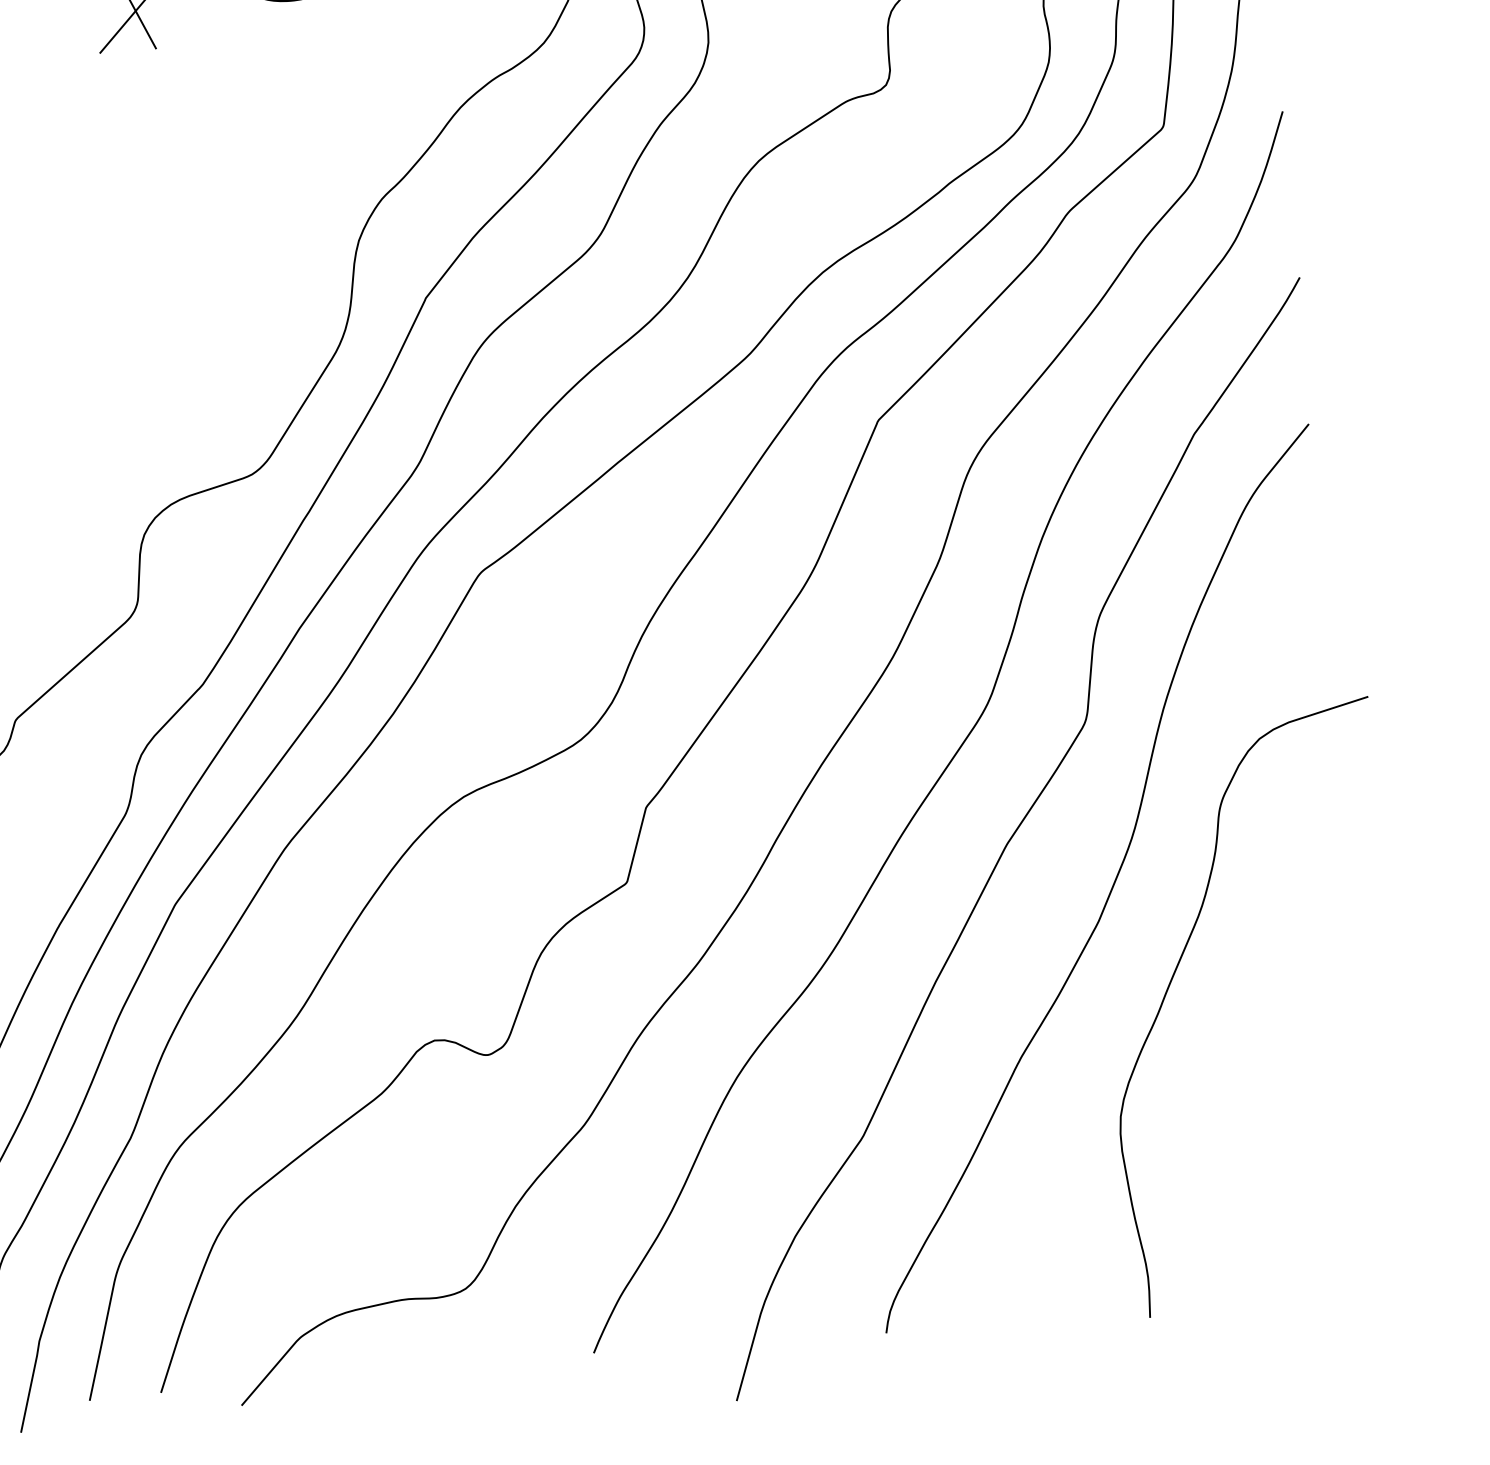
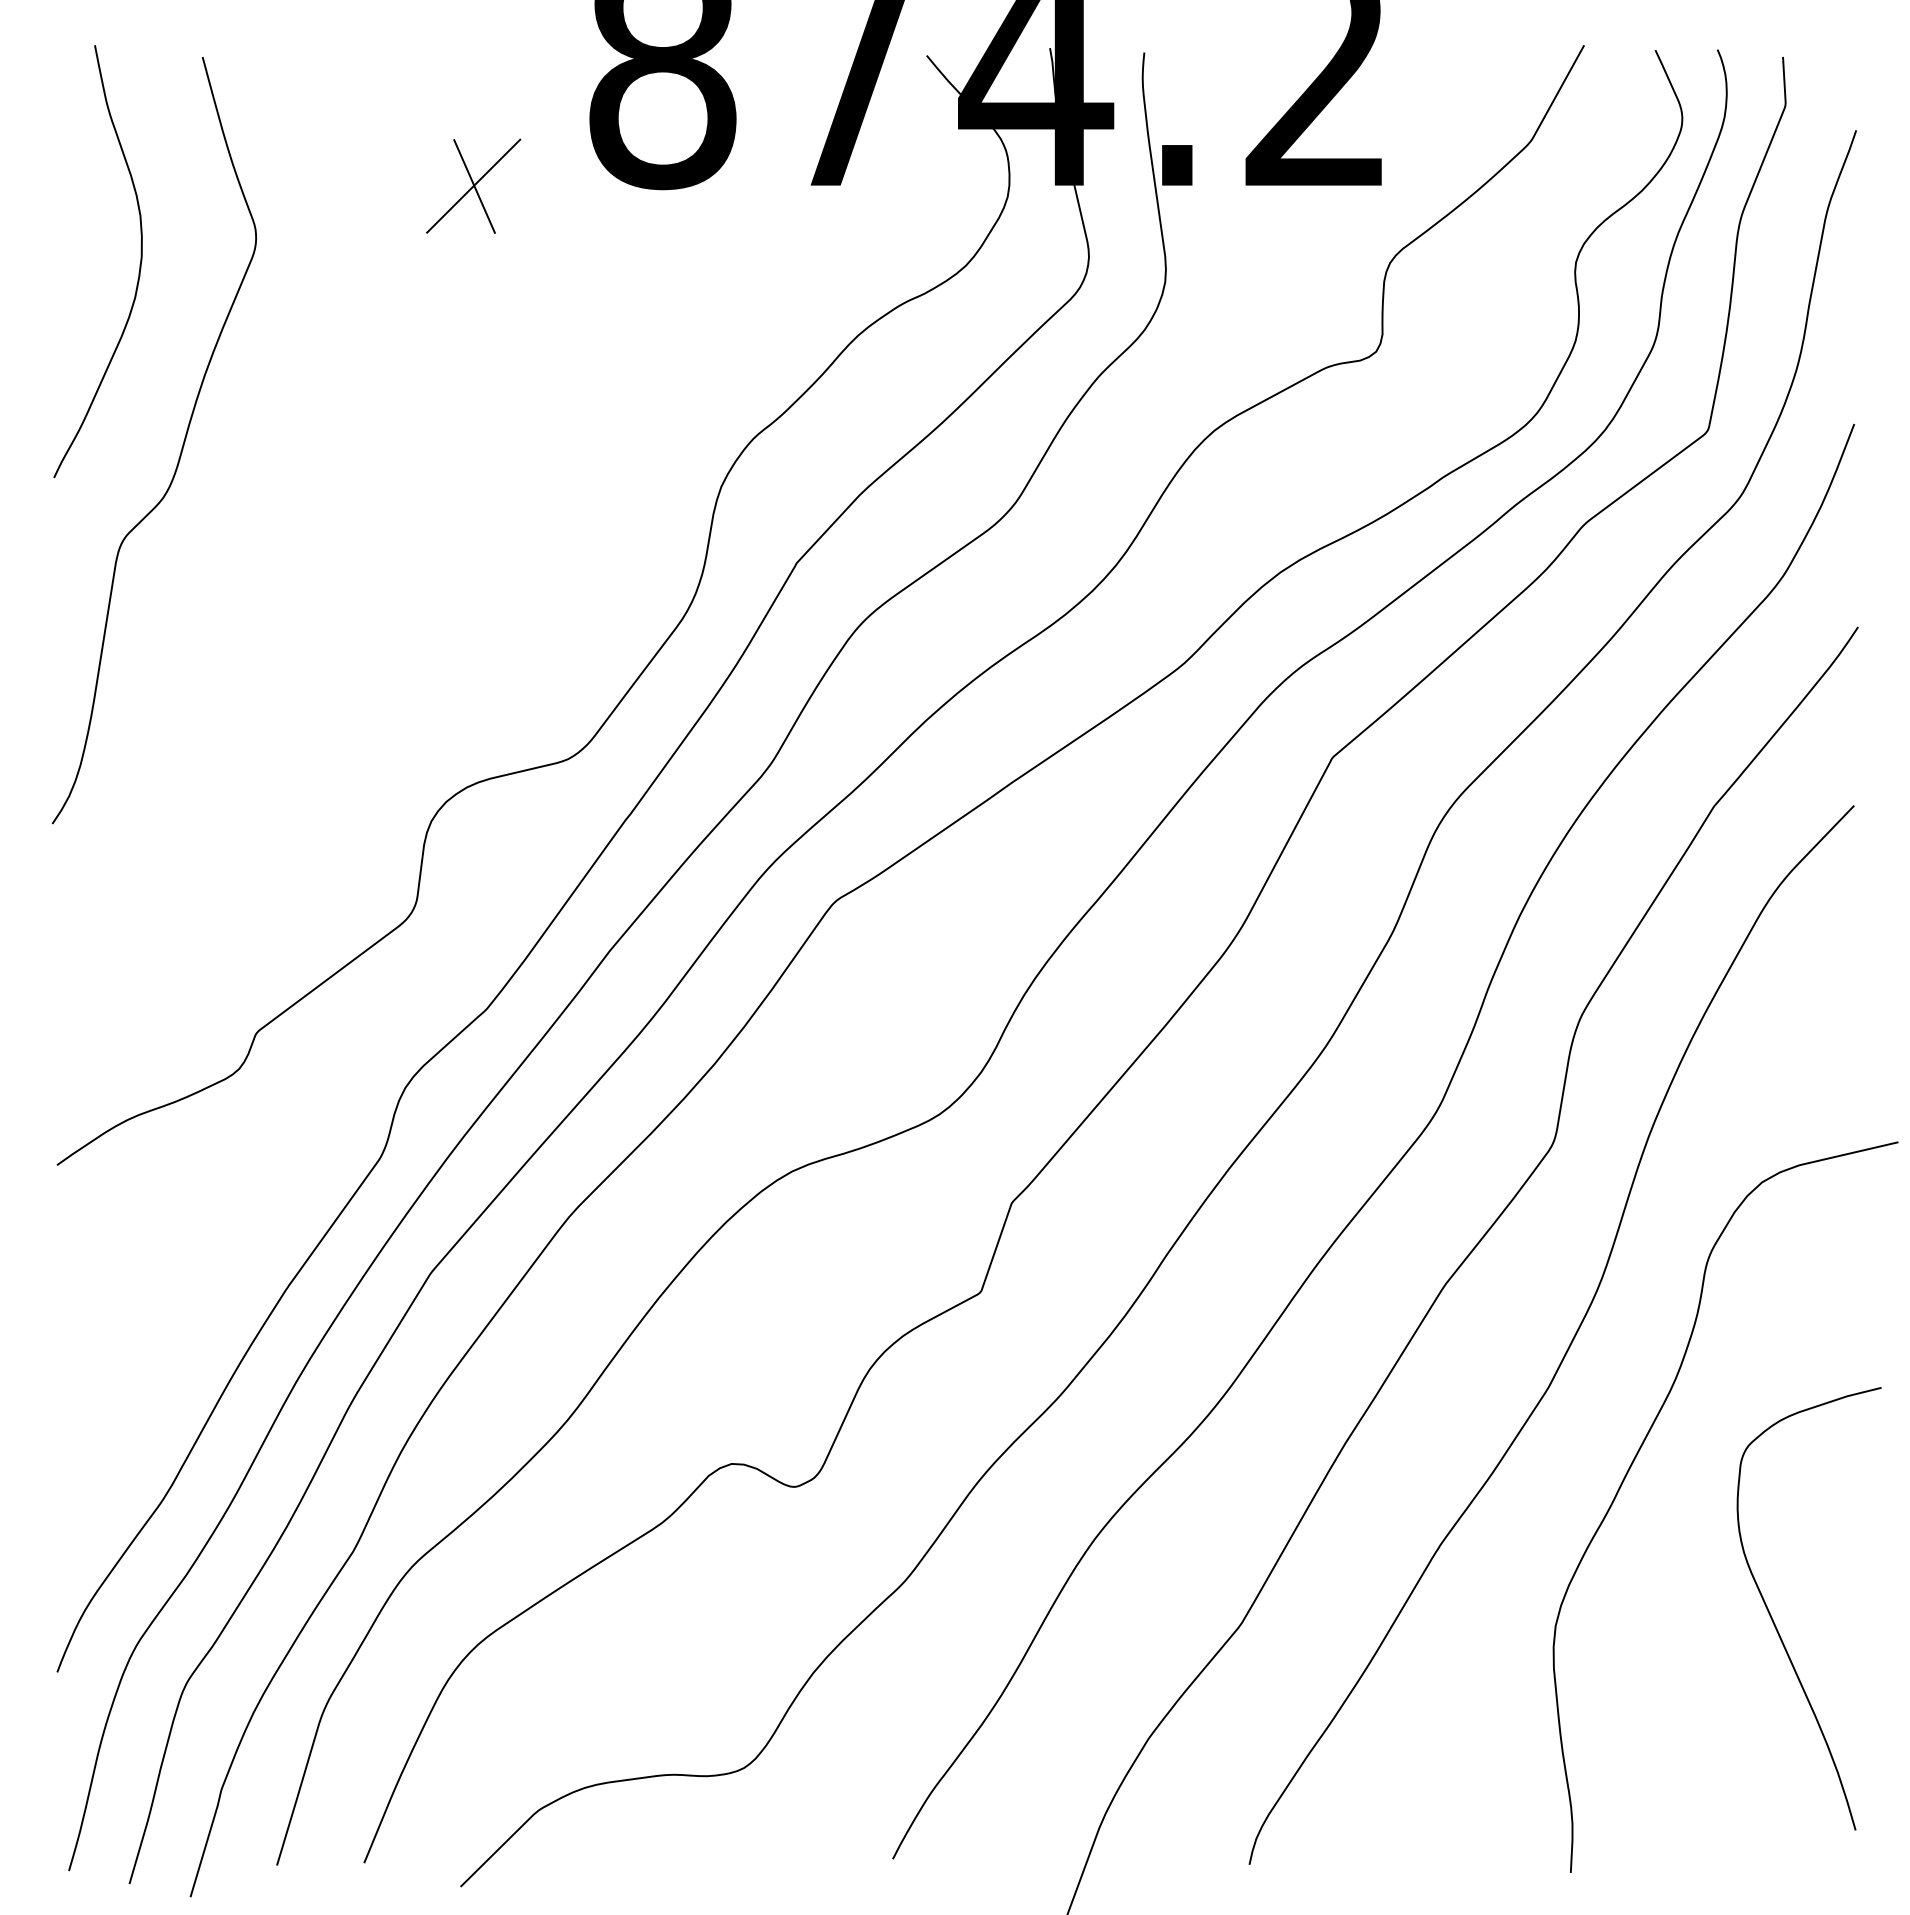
curve: (1299, 1097) -> (1774, 1621), added

